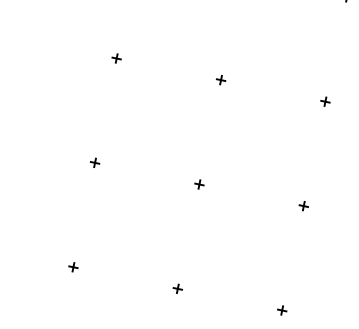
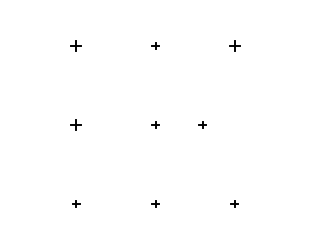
part: (116, 58) -> (76, 45), size x1.6
part: (325, 101) -> (234, 45), size x1.6
part: (95, 162) -> (76, 124), size x1.6
part: (303, 205) -> (202, 124), moved

